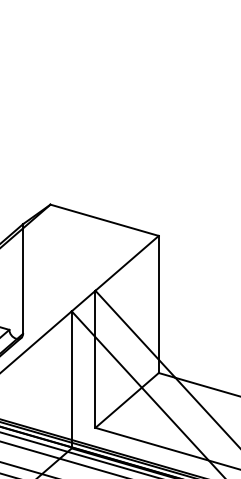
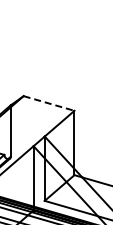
line: (105, 220) -> (49, 103), solid -> dashed

